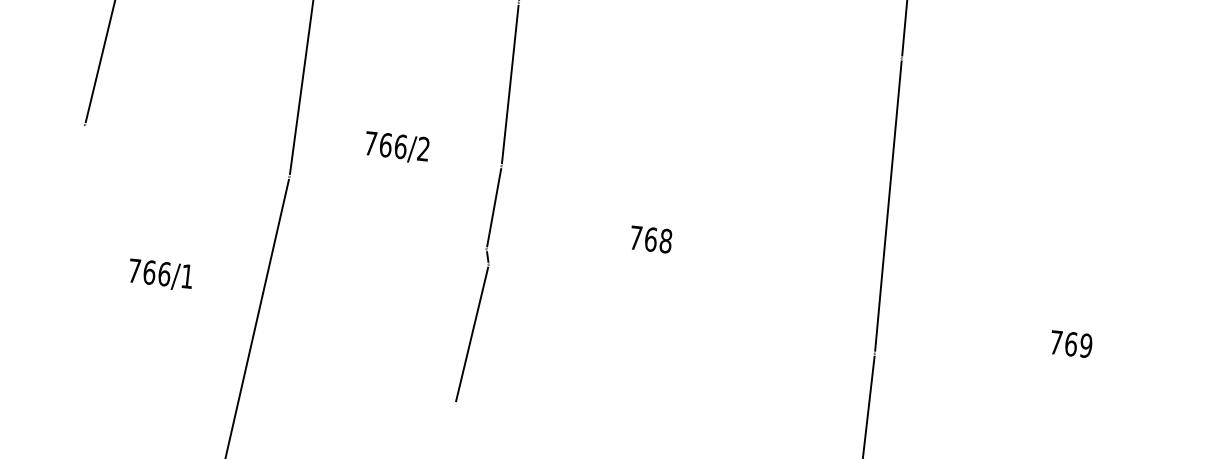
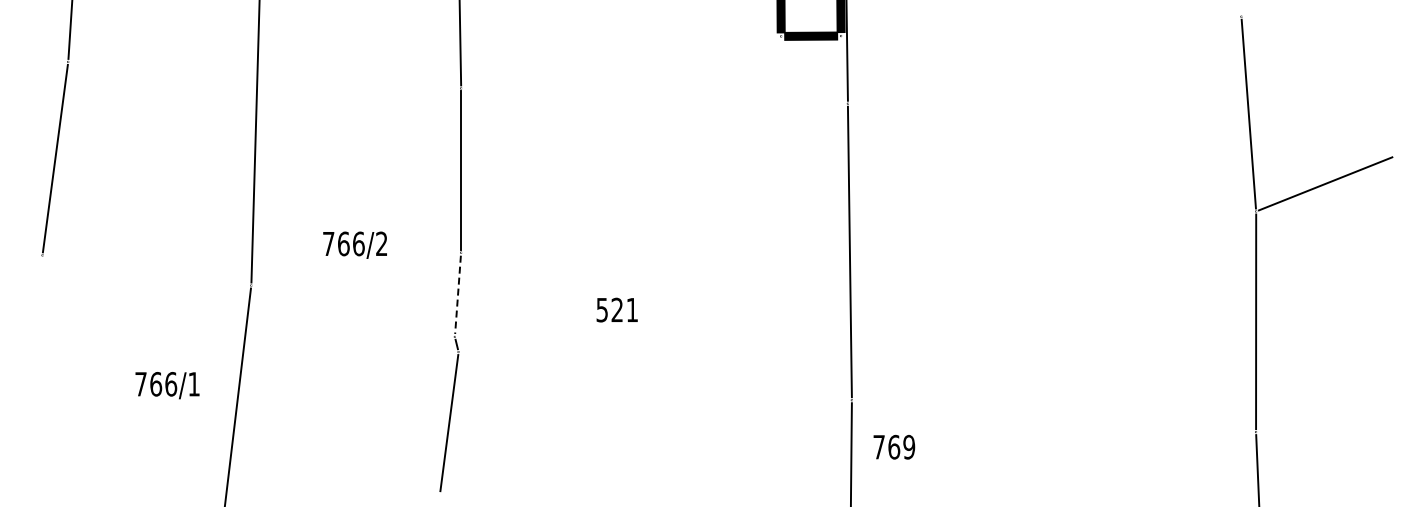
line: (493, 208) -> (457, 295), solid -> dashed
text: (651, 239) -> (617, 309), 768 -> 521
text: (160, 274) -> (167, 385), moved
text: (1071, 343) -> (894, 446), moved

